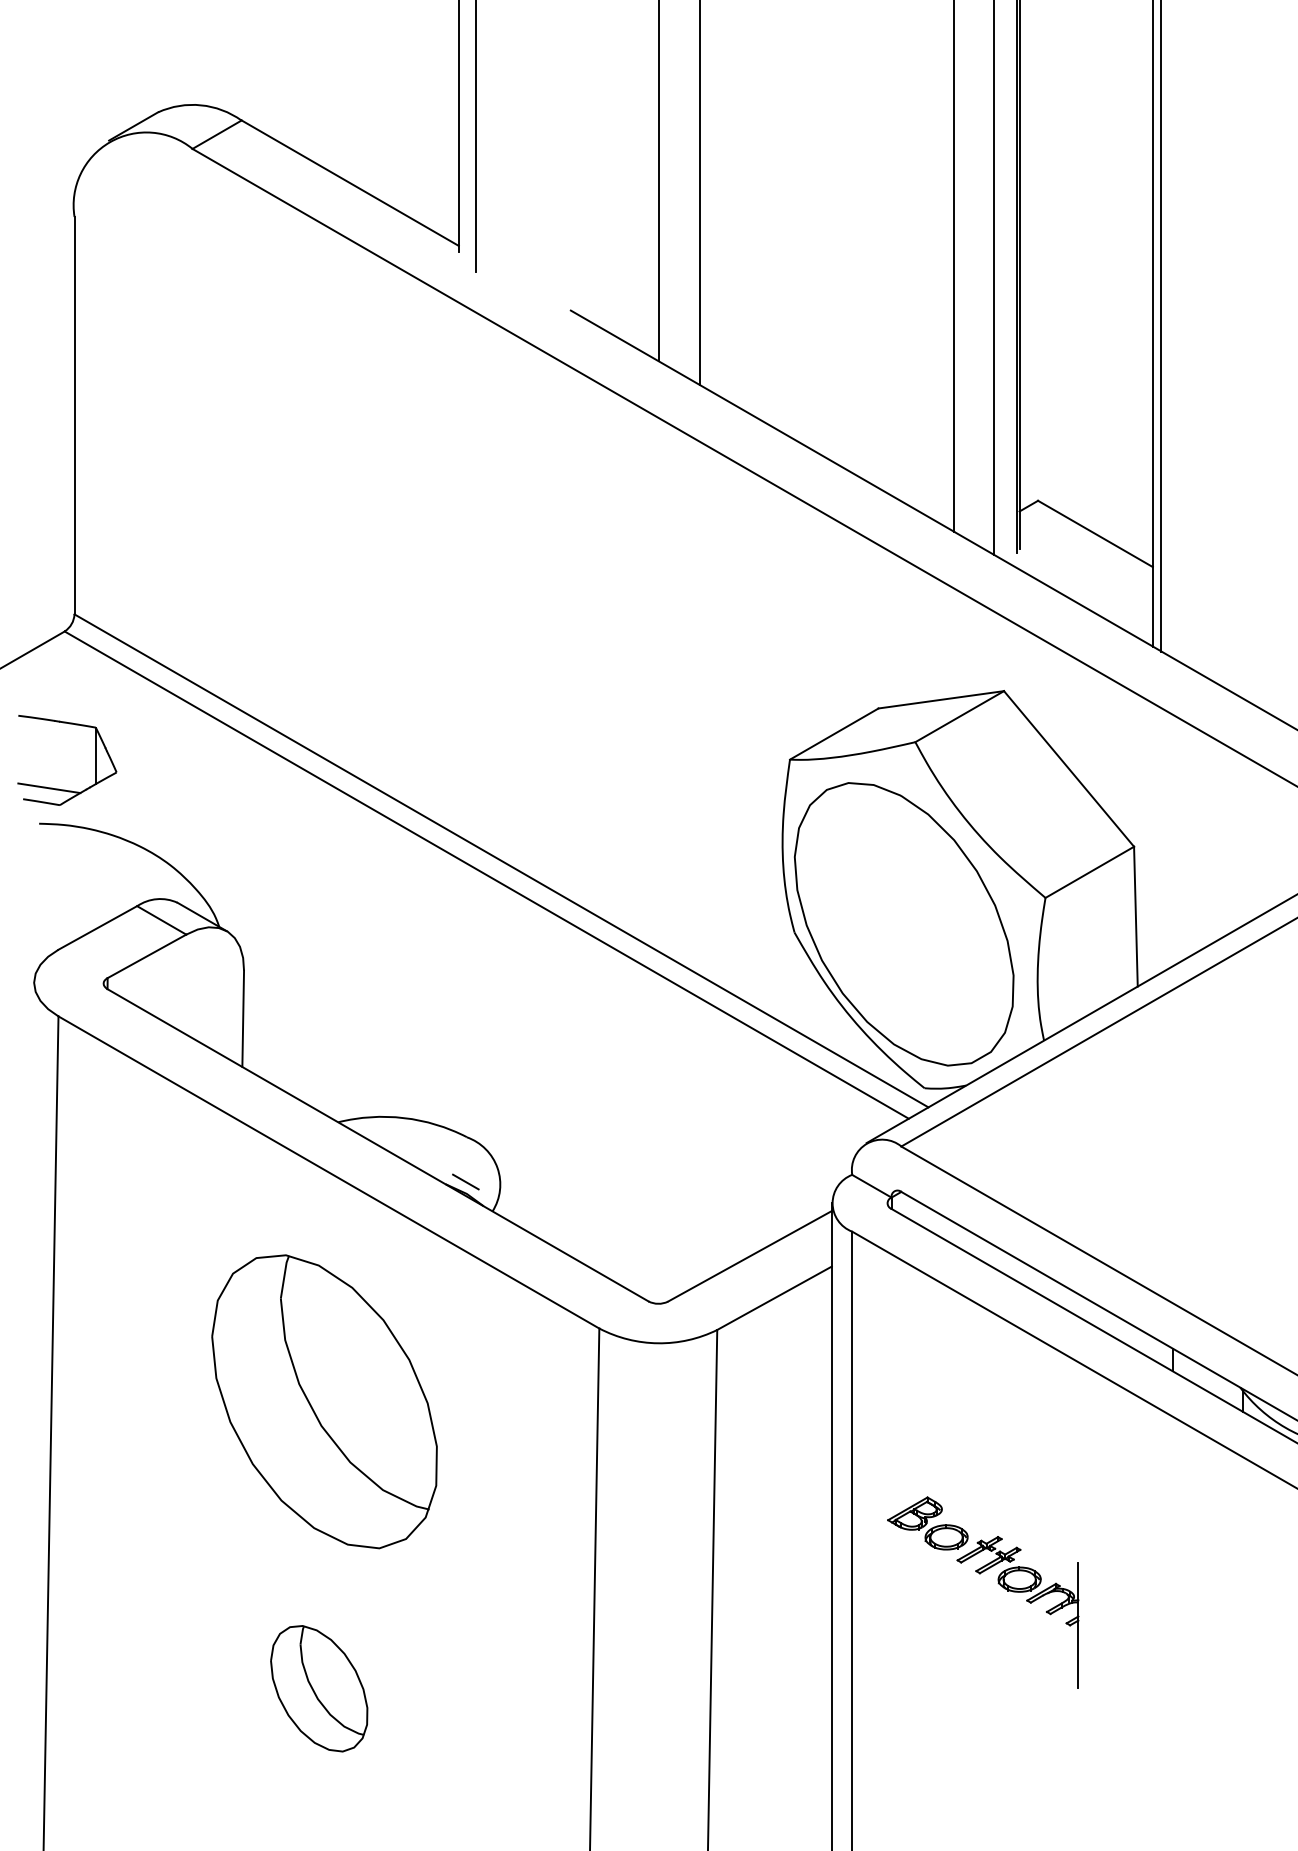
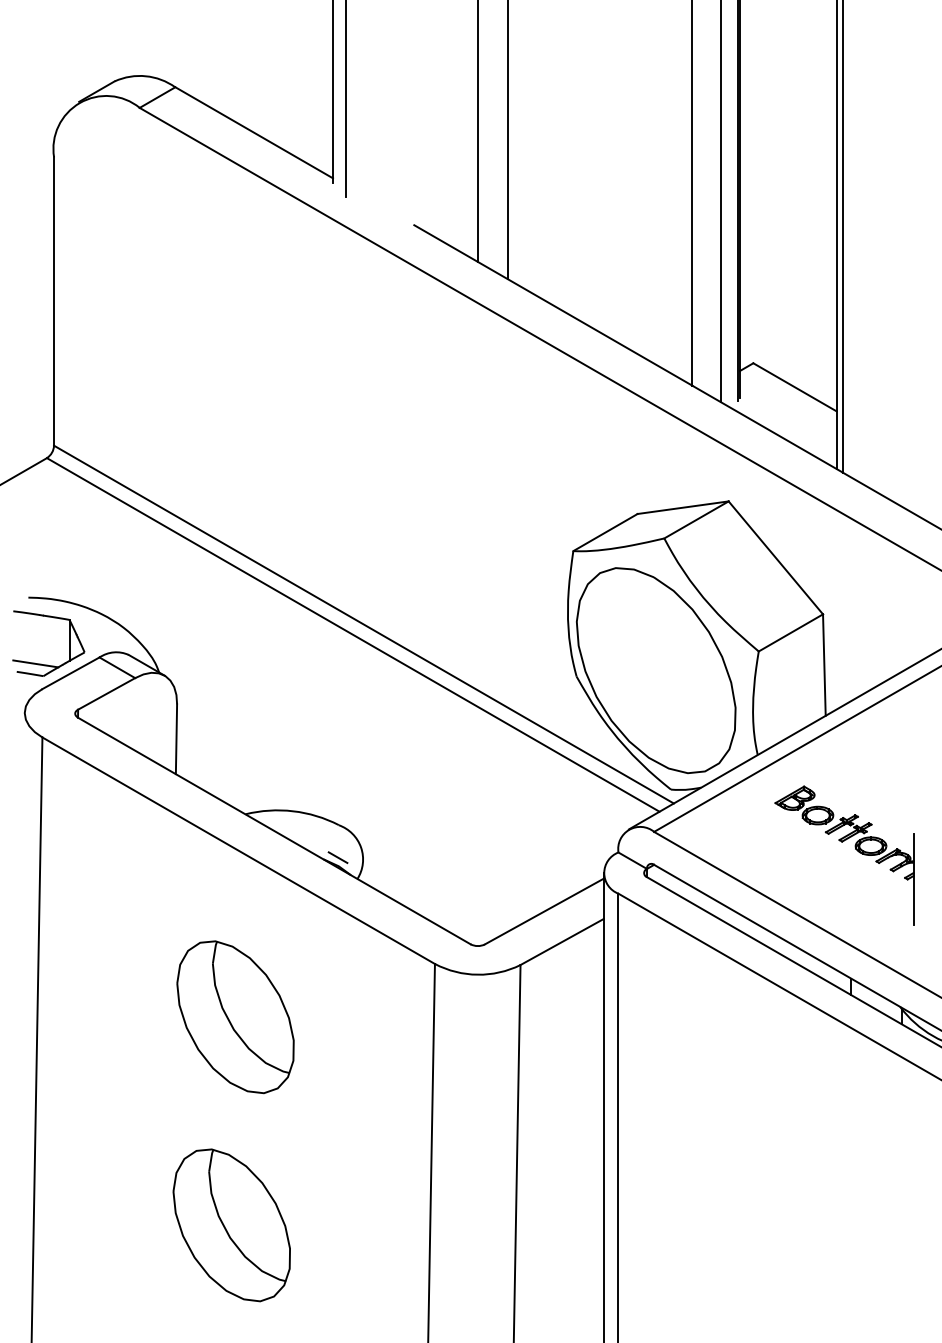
part: (95, 760) -> (69, 643), moved
part: (324, 1402) -> (235, 1017), size x0.71
part: (998, 1584) -> (855, 849), moved
part: (318, 1688) -> (231, 1225), size x1.67

